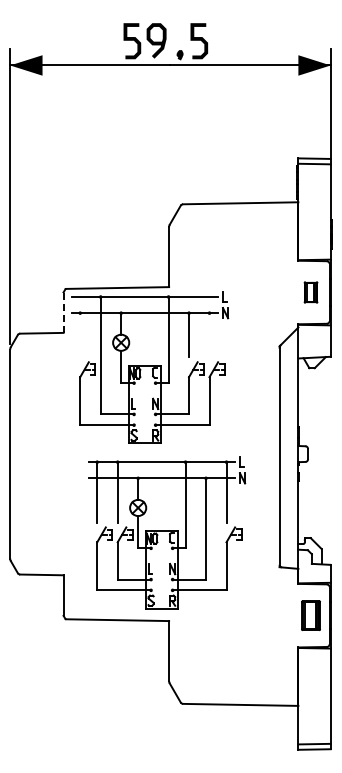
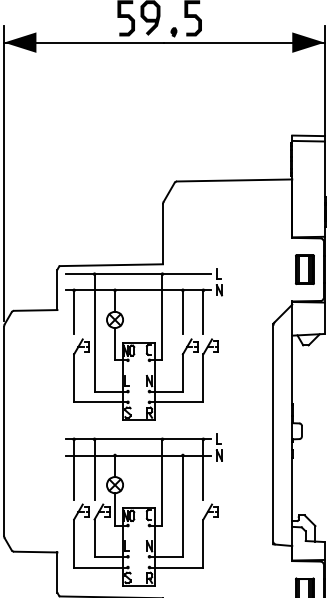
part: (310, 292) -> (304, 269), size x1.43
line: (63, 313) -> (57, 290), dashed -> solid
line: (80, 335) -> (74, 312), added
line: (209, 335) -> (203, 312), added
part: (167, 532) -> (144, 509), moved

